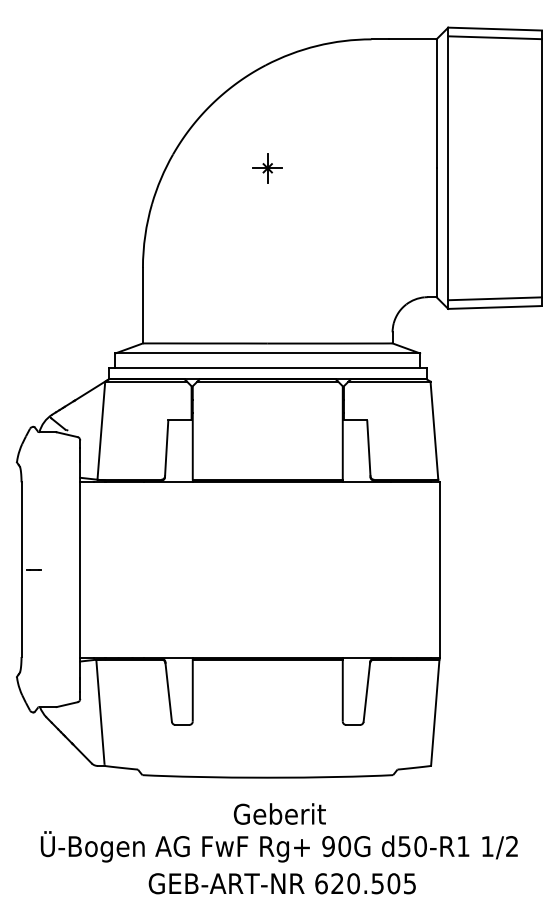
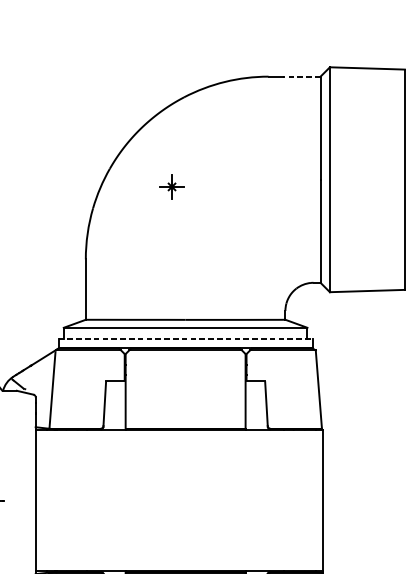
line: (495, 37) -> (367, 75), removed
line: (412, 39) -> (301, 76), solid -> dashed
part: (267, 168) -> (171, 187), moved
line: (495, 298) -> (367, 283), removed
line: (267, 367) -> (185, 339), solid -> dashed

